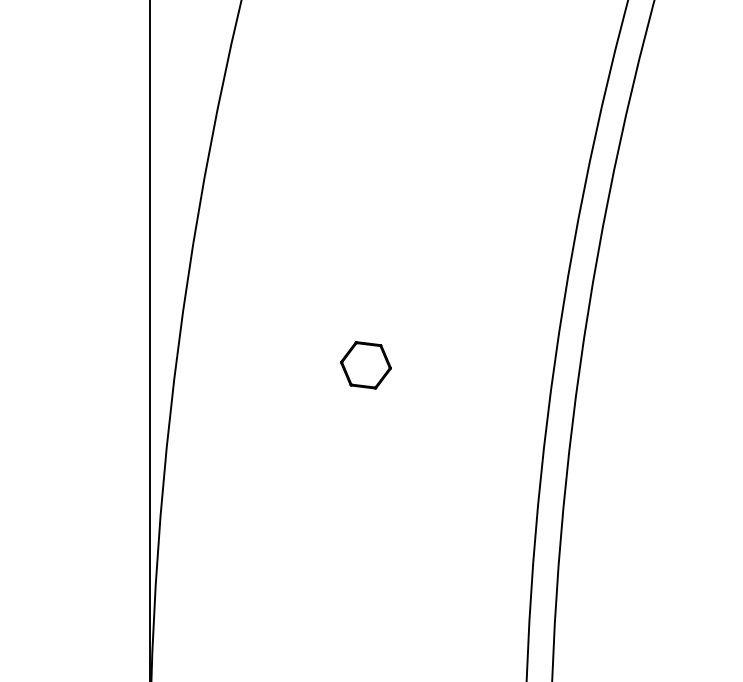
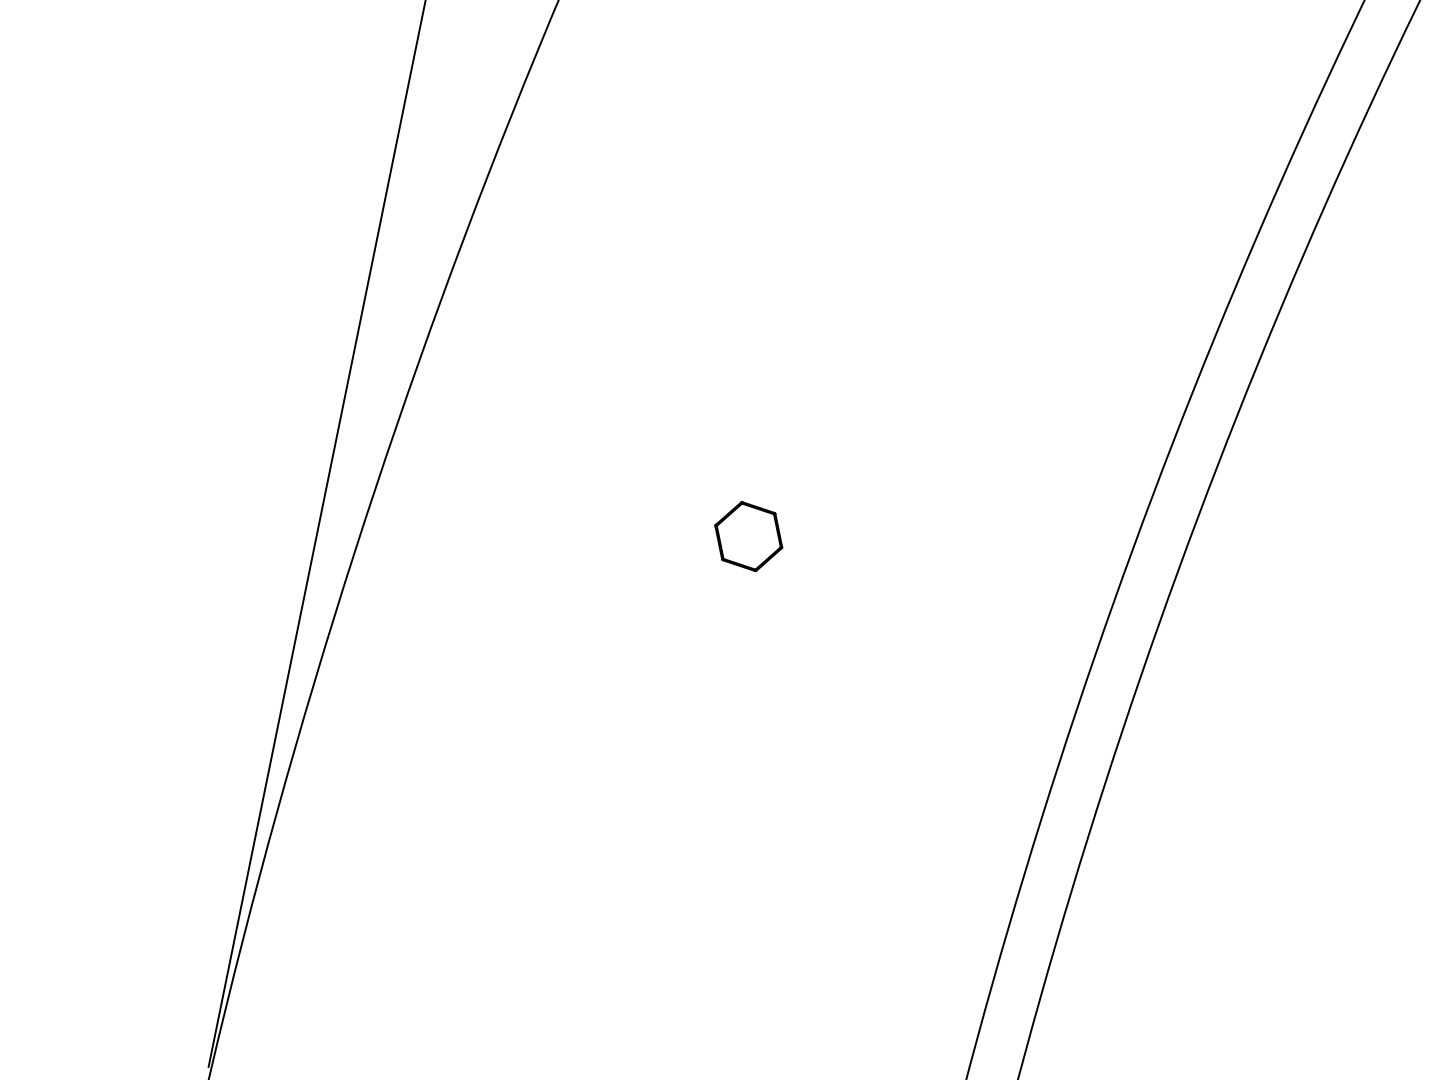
part: (365, 365) -> (748, 536), size x0.71

